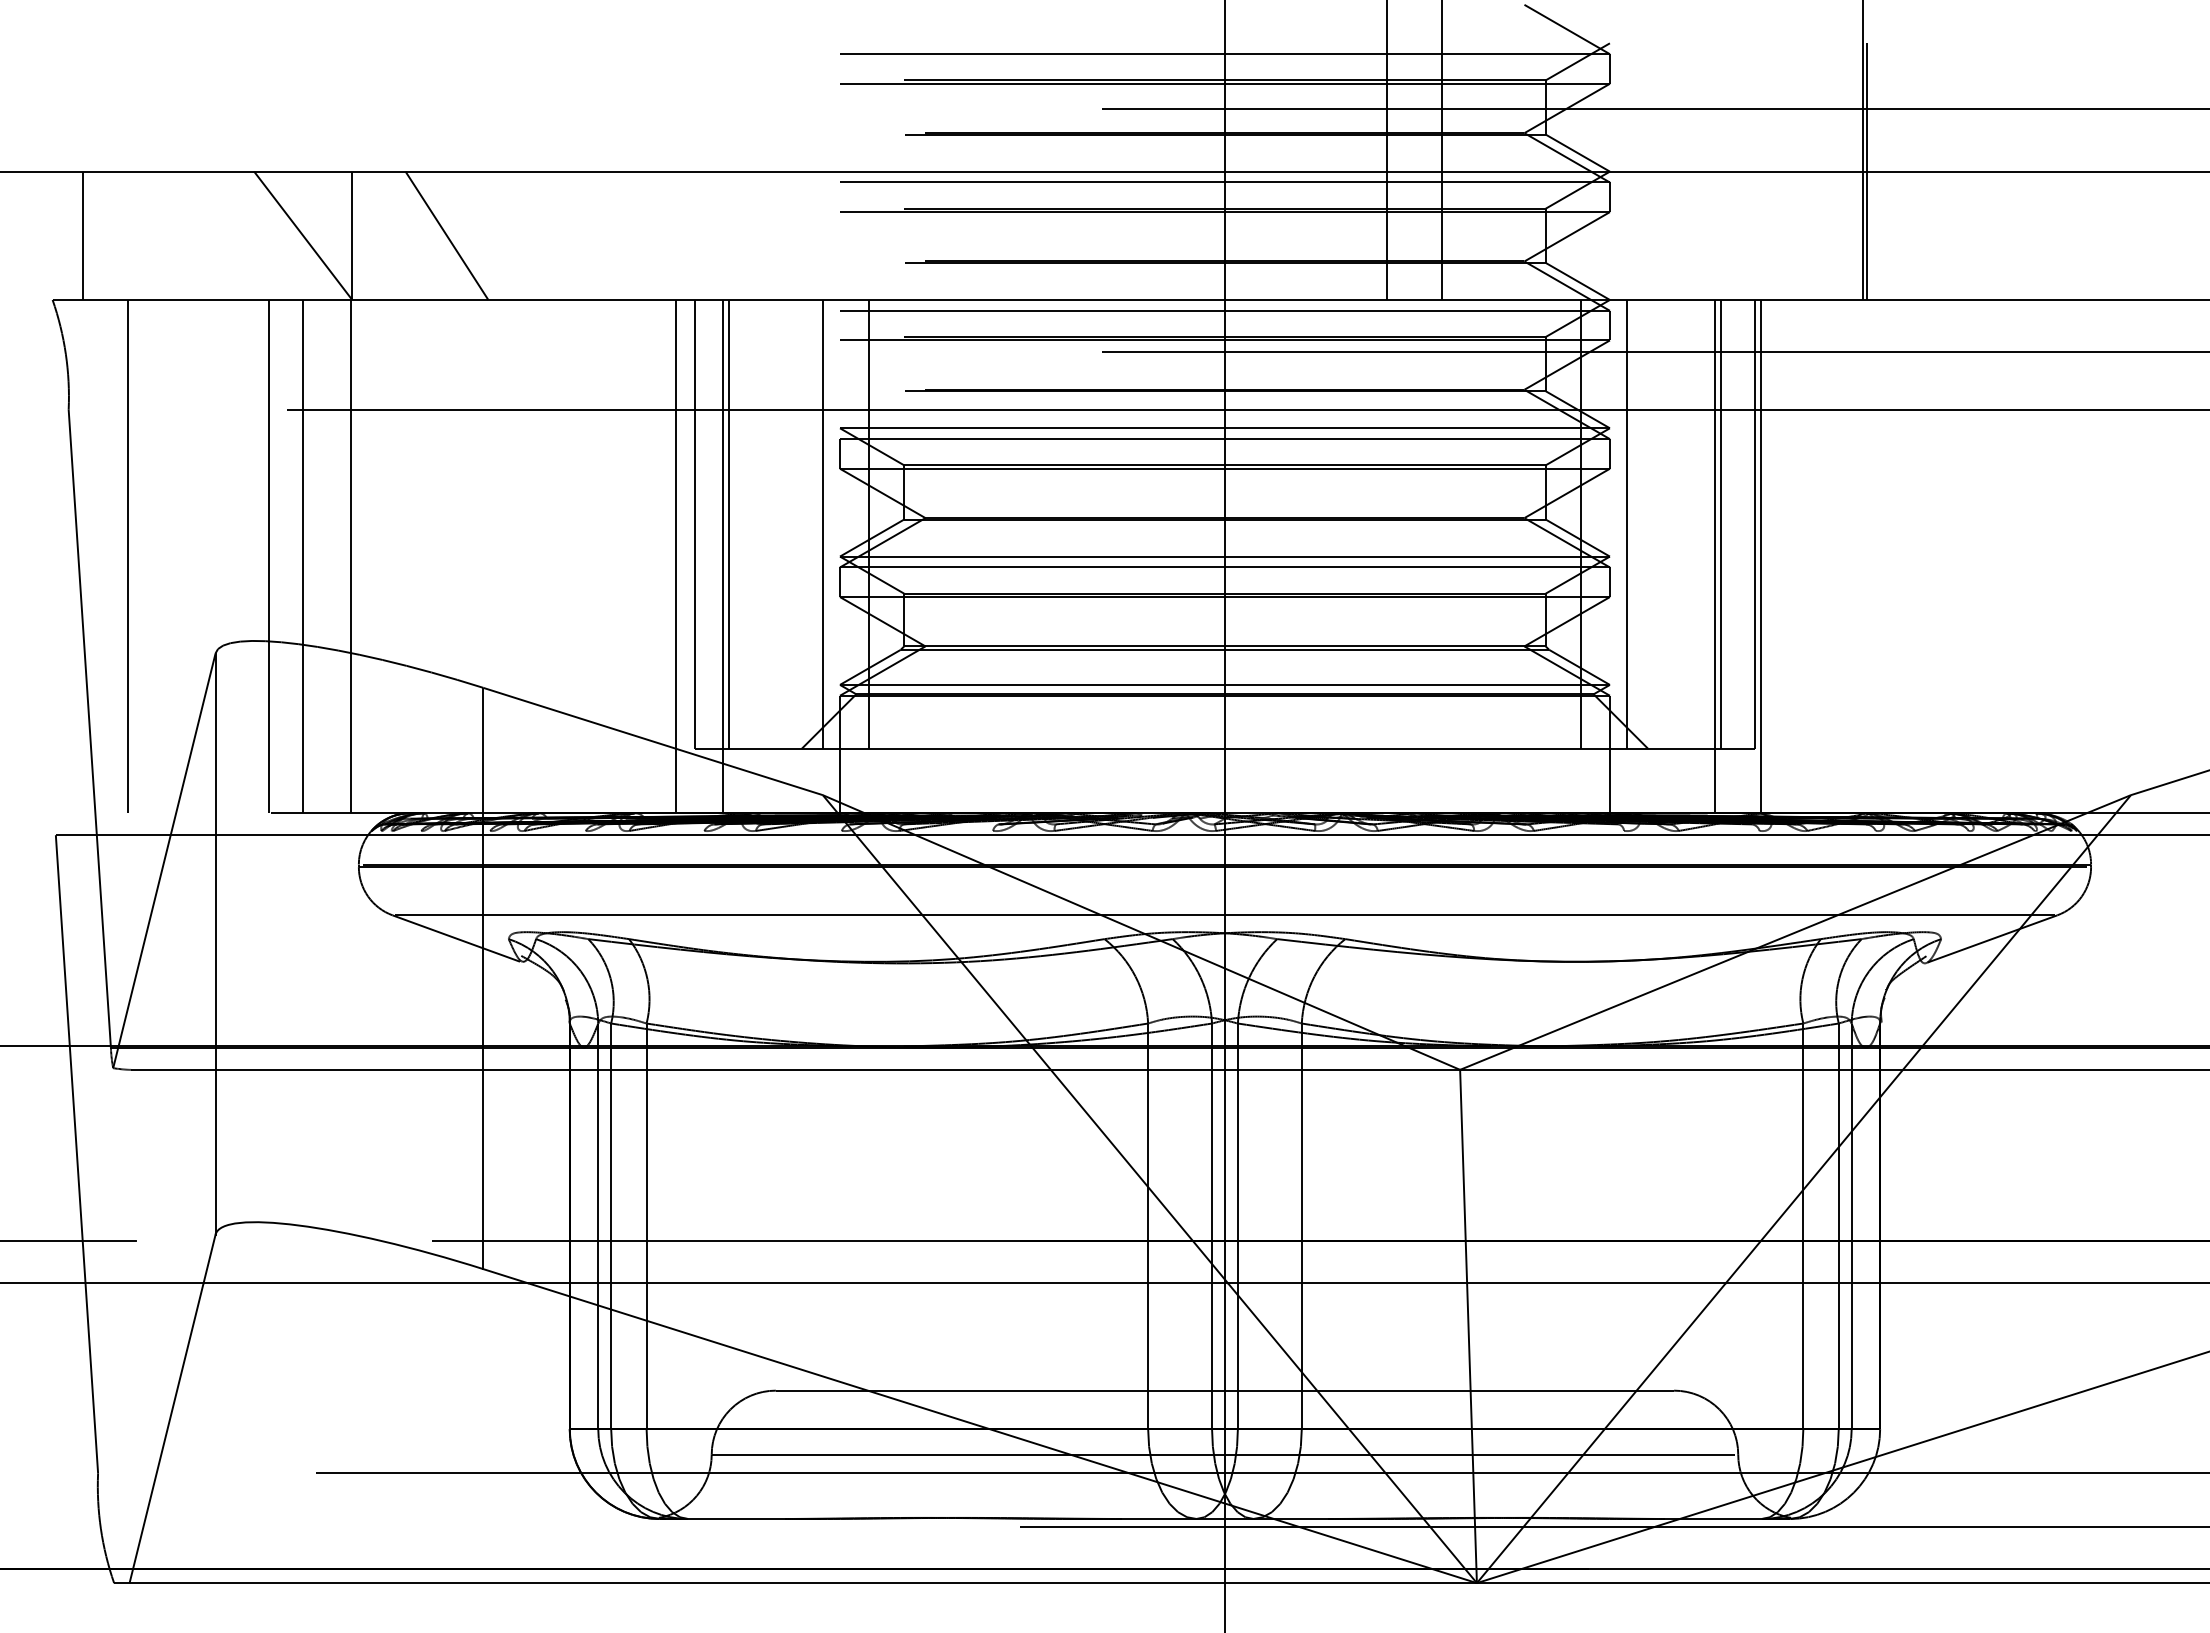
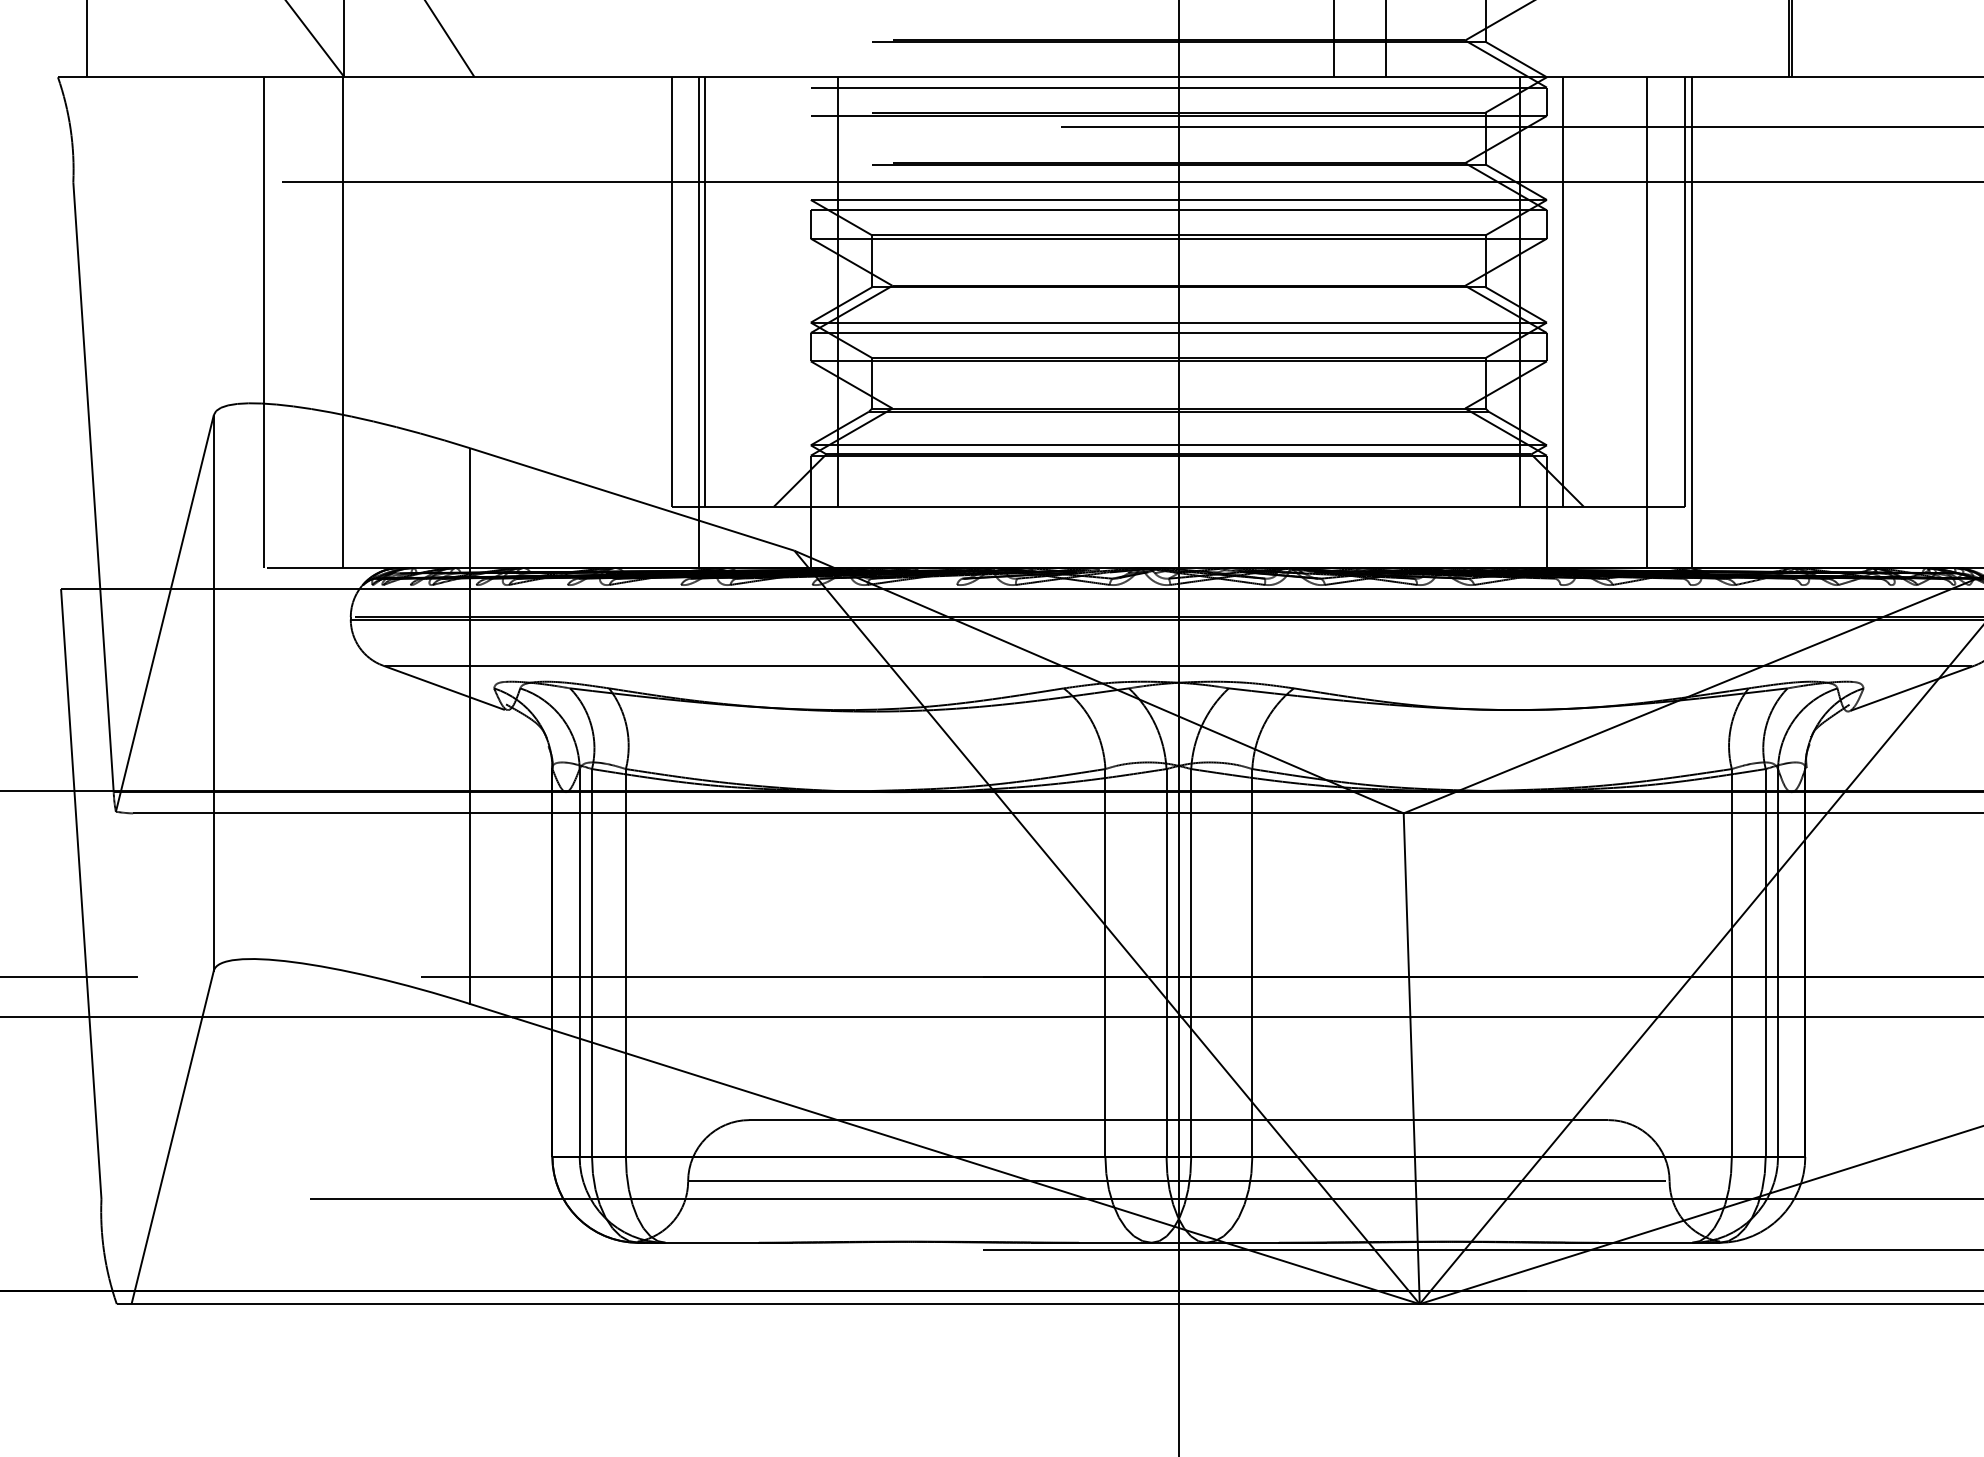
line: (822, 524) -> (794, 291), removed
line: (1720, 524) -> (1652, 291), removed
line: (128, 556) -> (130, 322), removed
line: (302, 556) -> (296, 322), removed
line: (676, 556) -> (654, 322), removed

